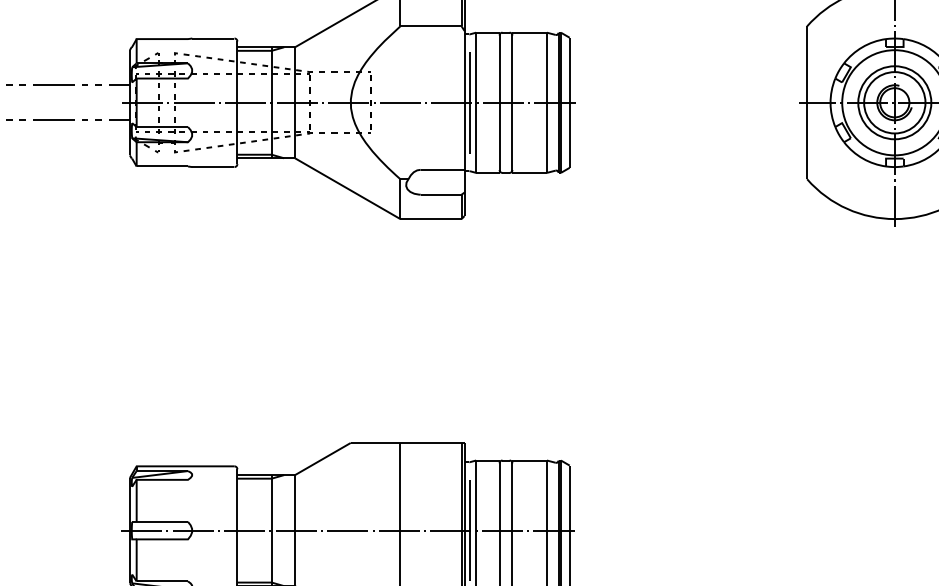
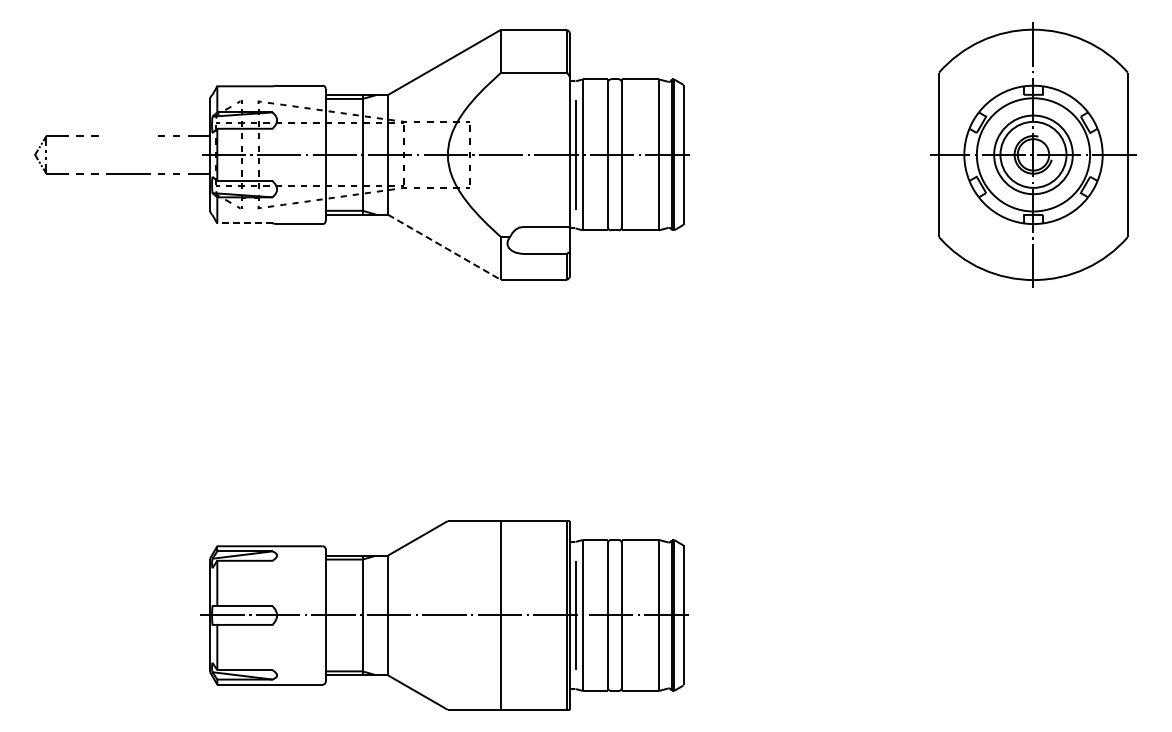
line: (54, 84) -> (128, 135), removed
line: (161, 166) -> (244, 223), solid -> dashed
line: (347, 188) -> (444, 247), solid -> dashed

